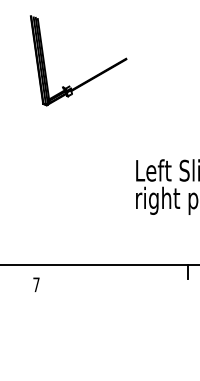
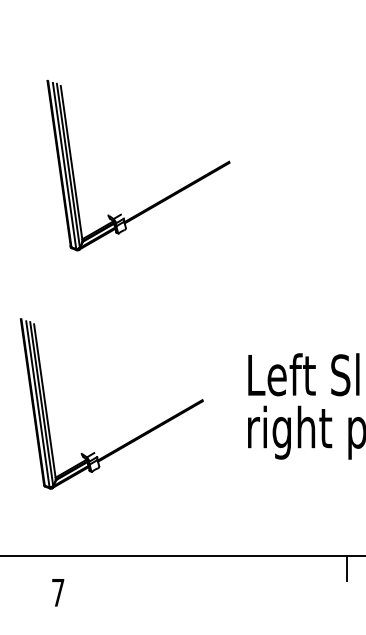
part: (75, 203) -> (132, 437), added

